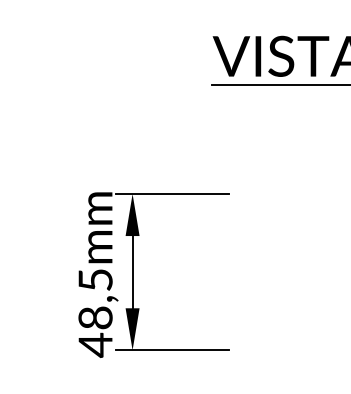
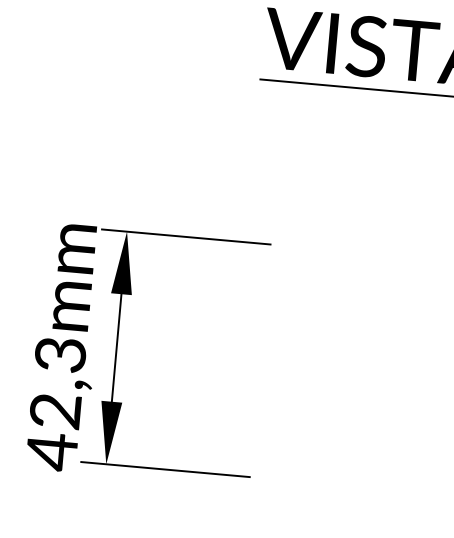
text: (95, 299) -> (57, 383), 48,5mm -> 42,3mm

